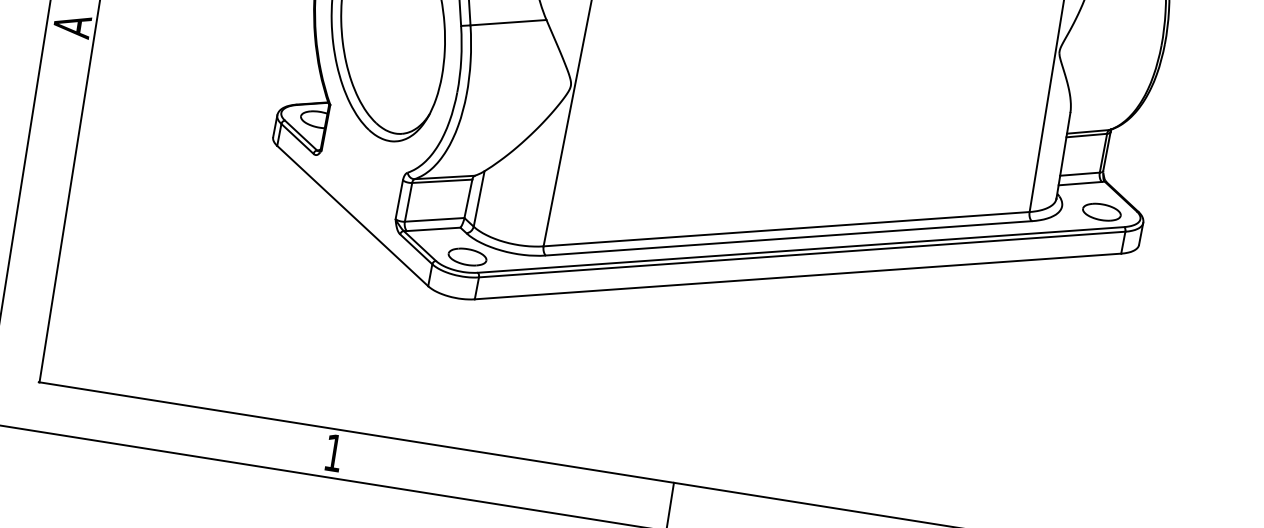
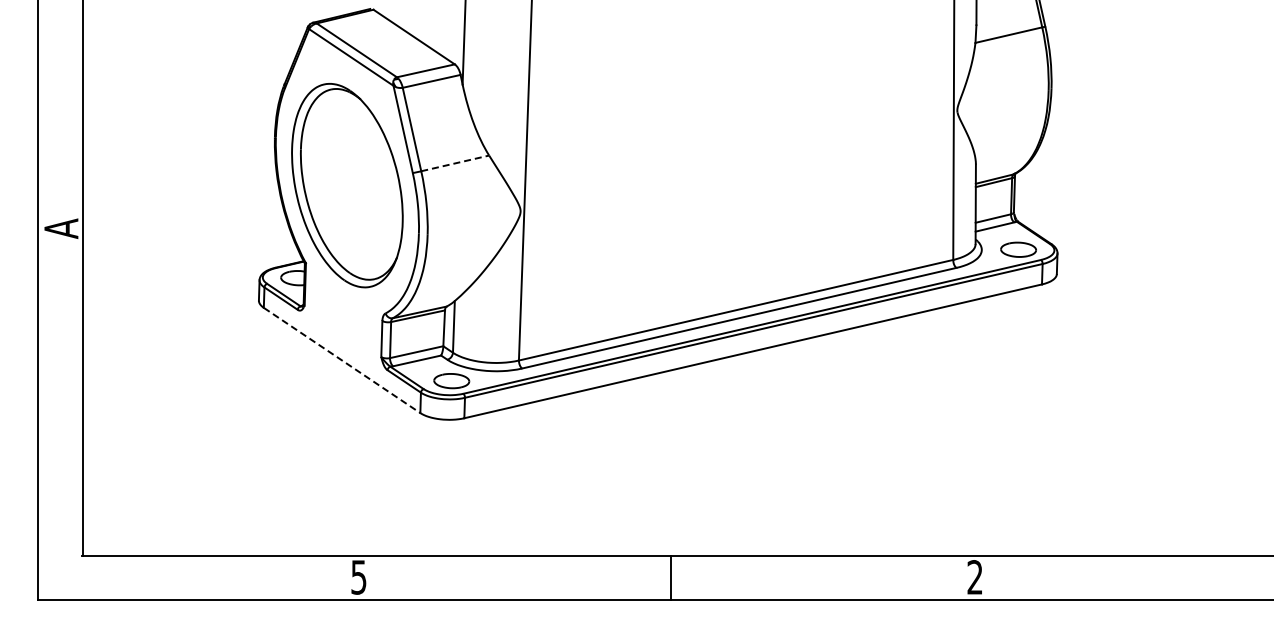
line: (508, 22) -> (455, 163), solid -> dashed
line: (353, 216) -> (342, 360), solid -> dashed
text: (333, 453) -> (358, 577), 1 -> 5

